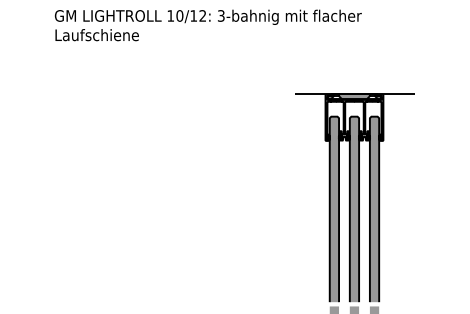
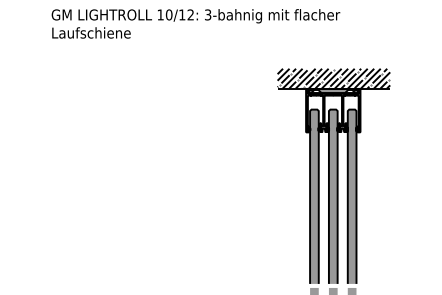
hatch: (354, 83) -> (333, 78), added

